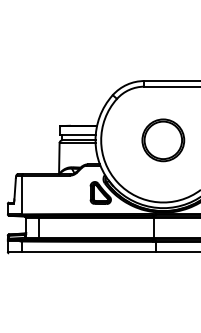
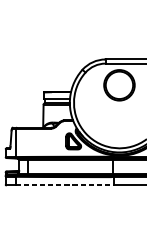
part: (163, 140) -> (119, 85), moved
line: (88, 251) -> (64, 184), solid -> dashed

